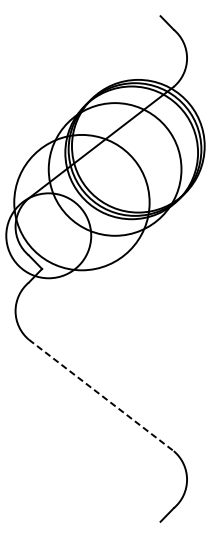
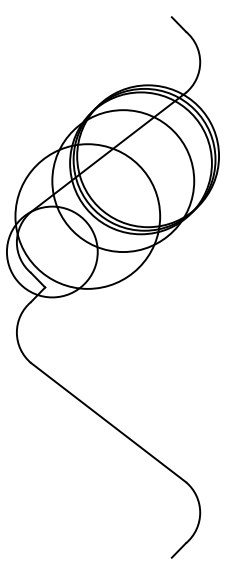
line: (101, 395) -> (108, 422), dashed -> solid

